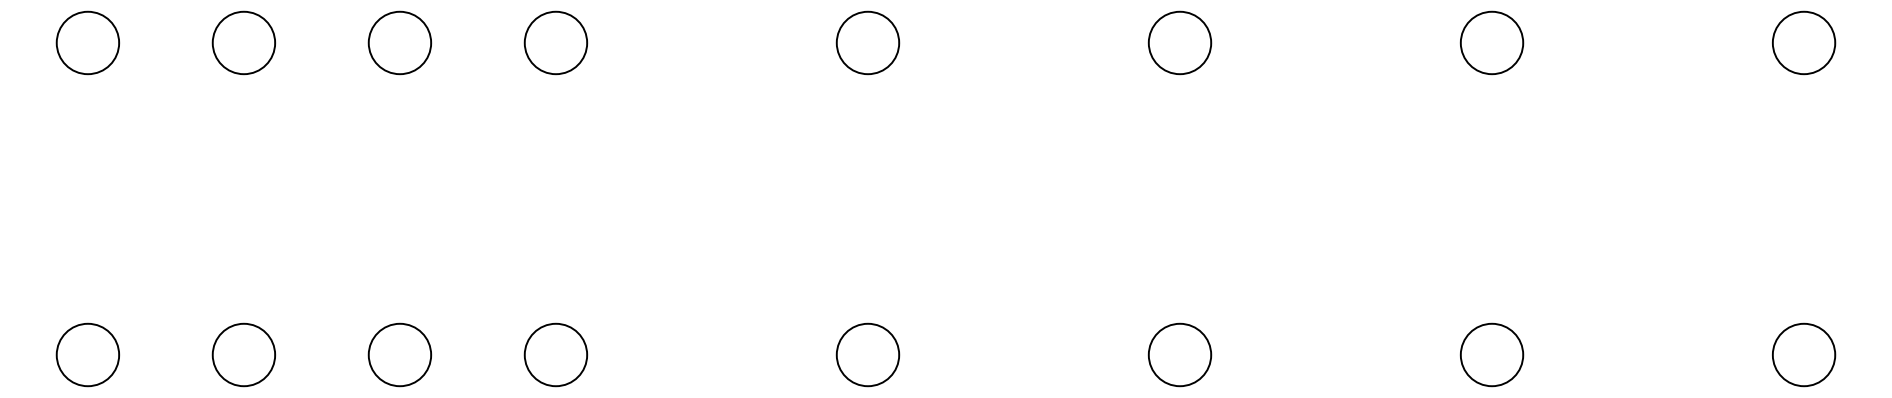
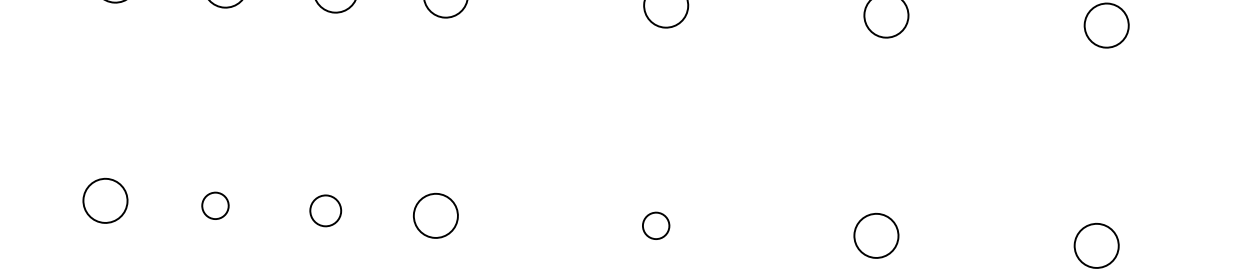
circle: (243, 354) -> (215, 205), size x0.6
circle: (399, 354) -> (325, 210), size x0.7
circle: (867, 354) -> (655, 225), size x0.6

